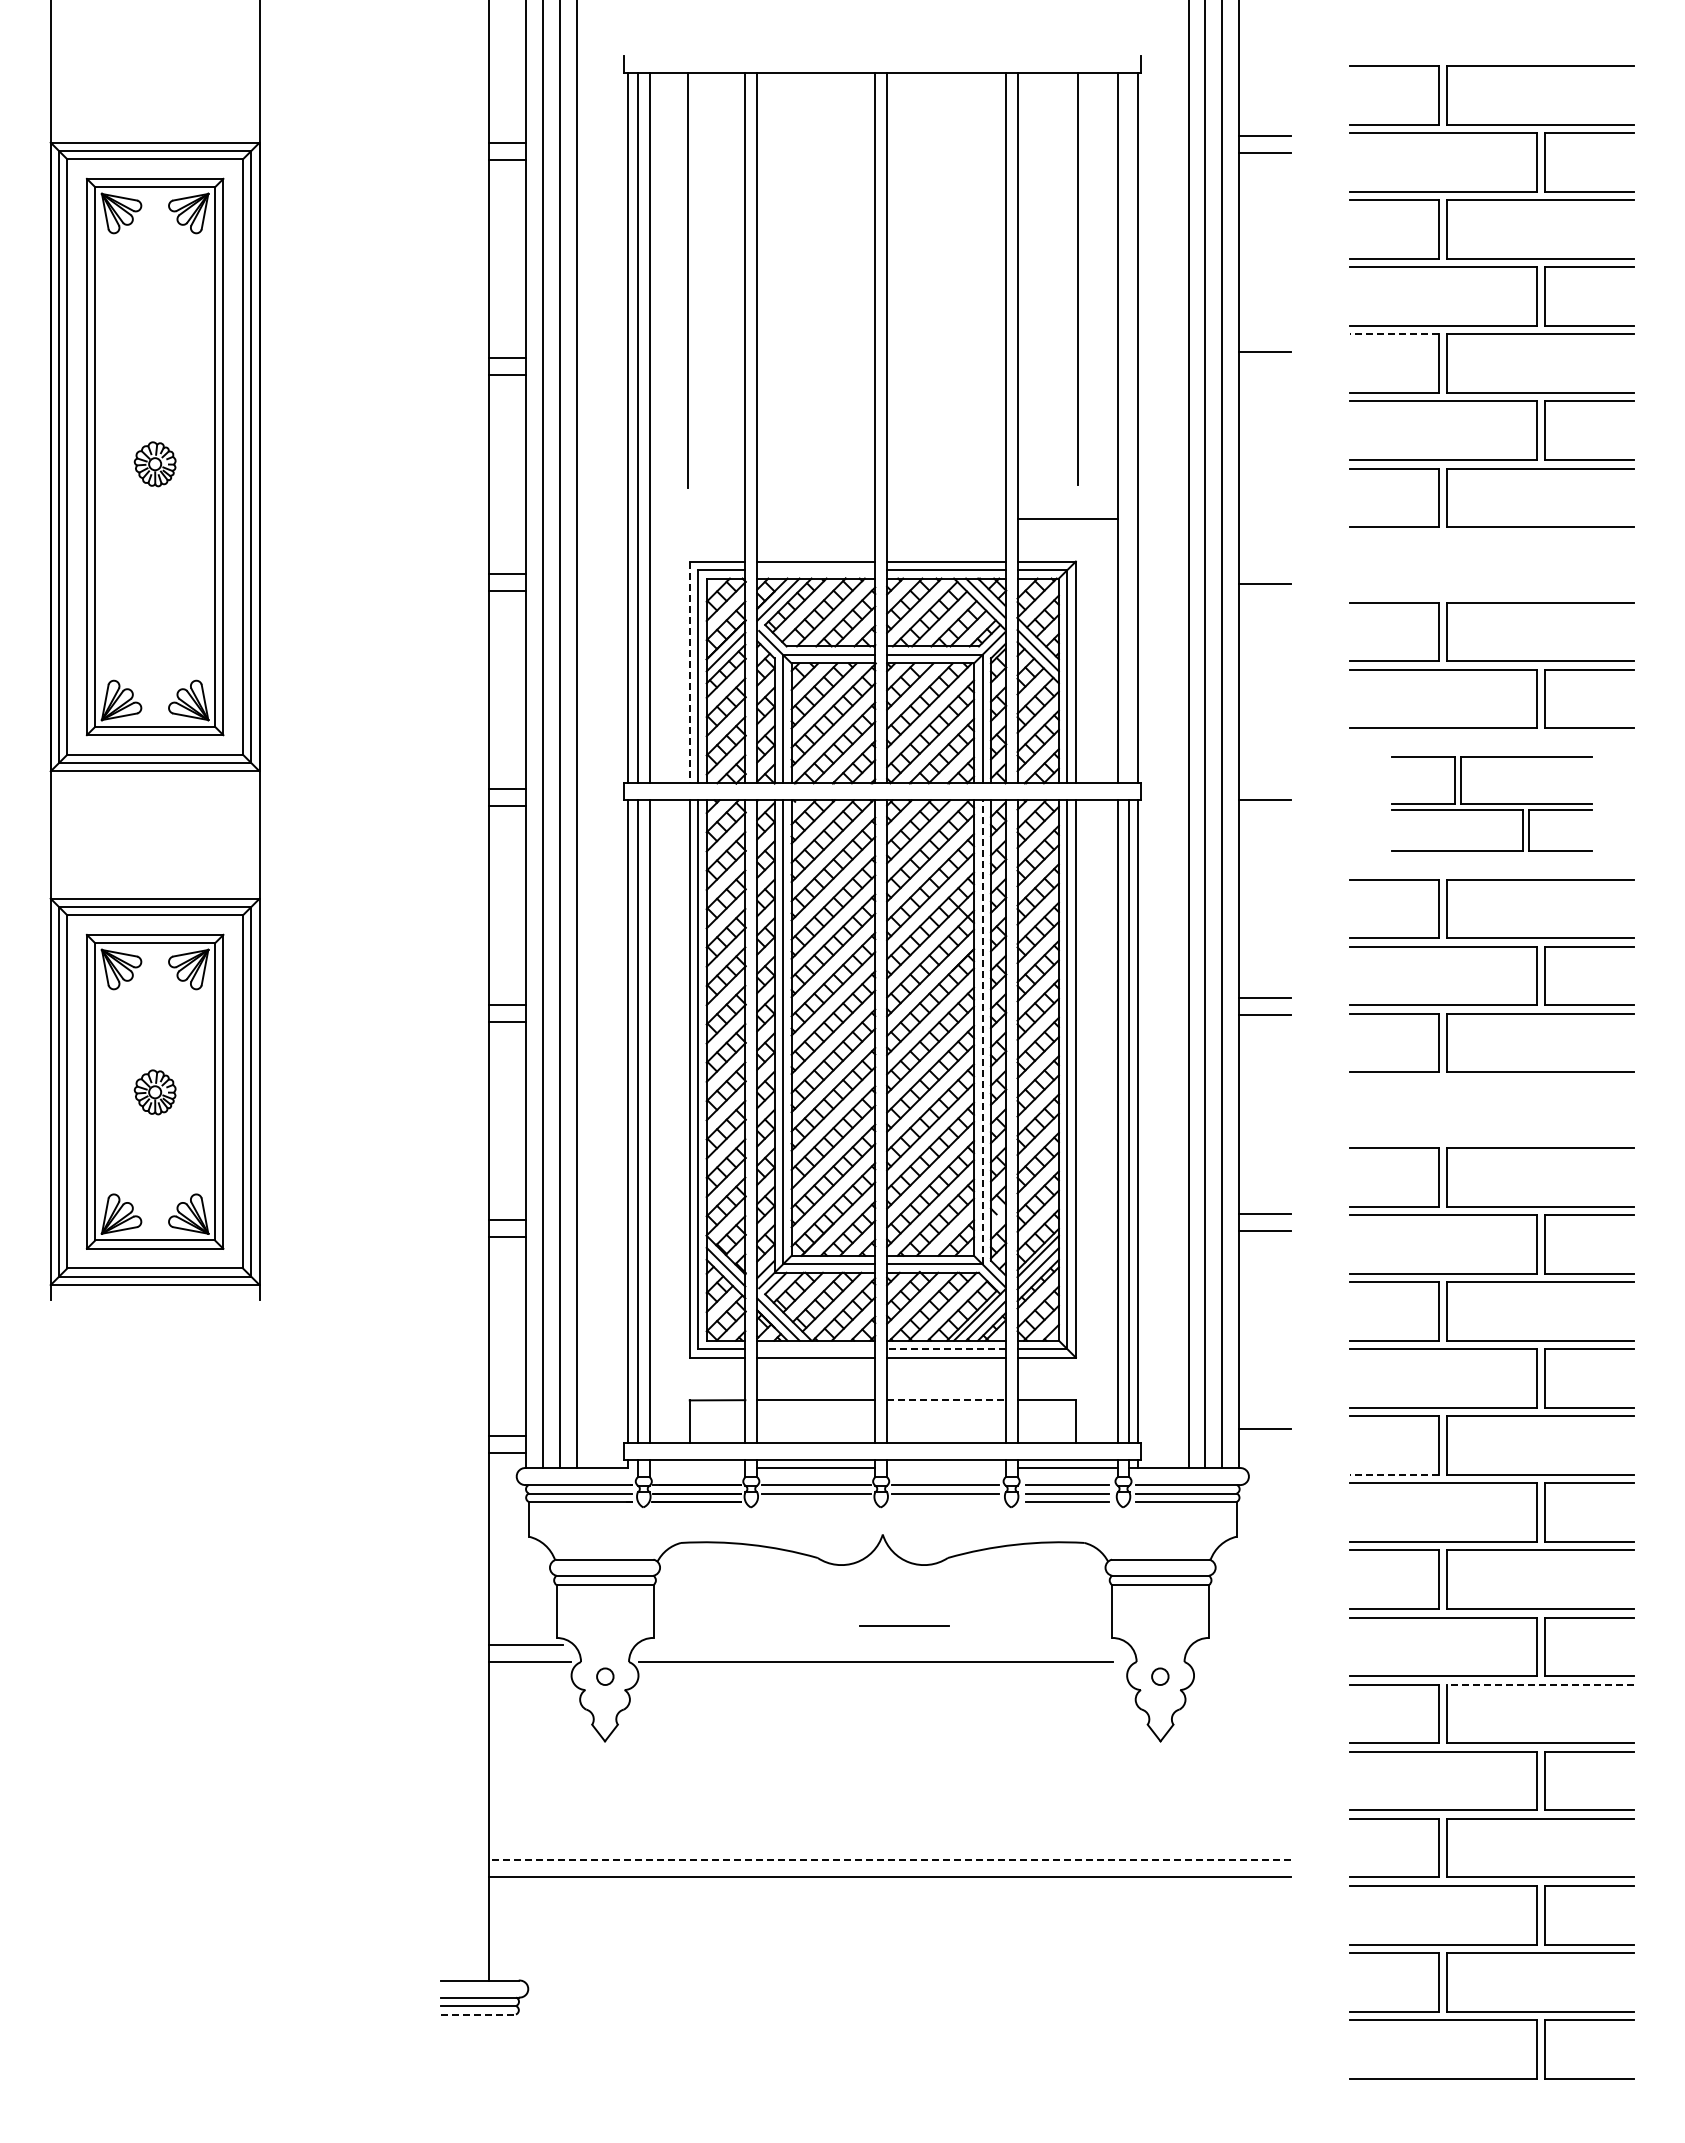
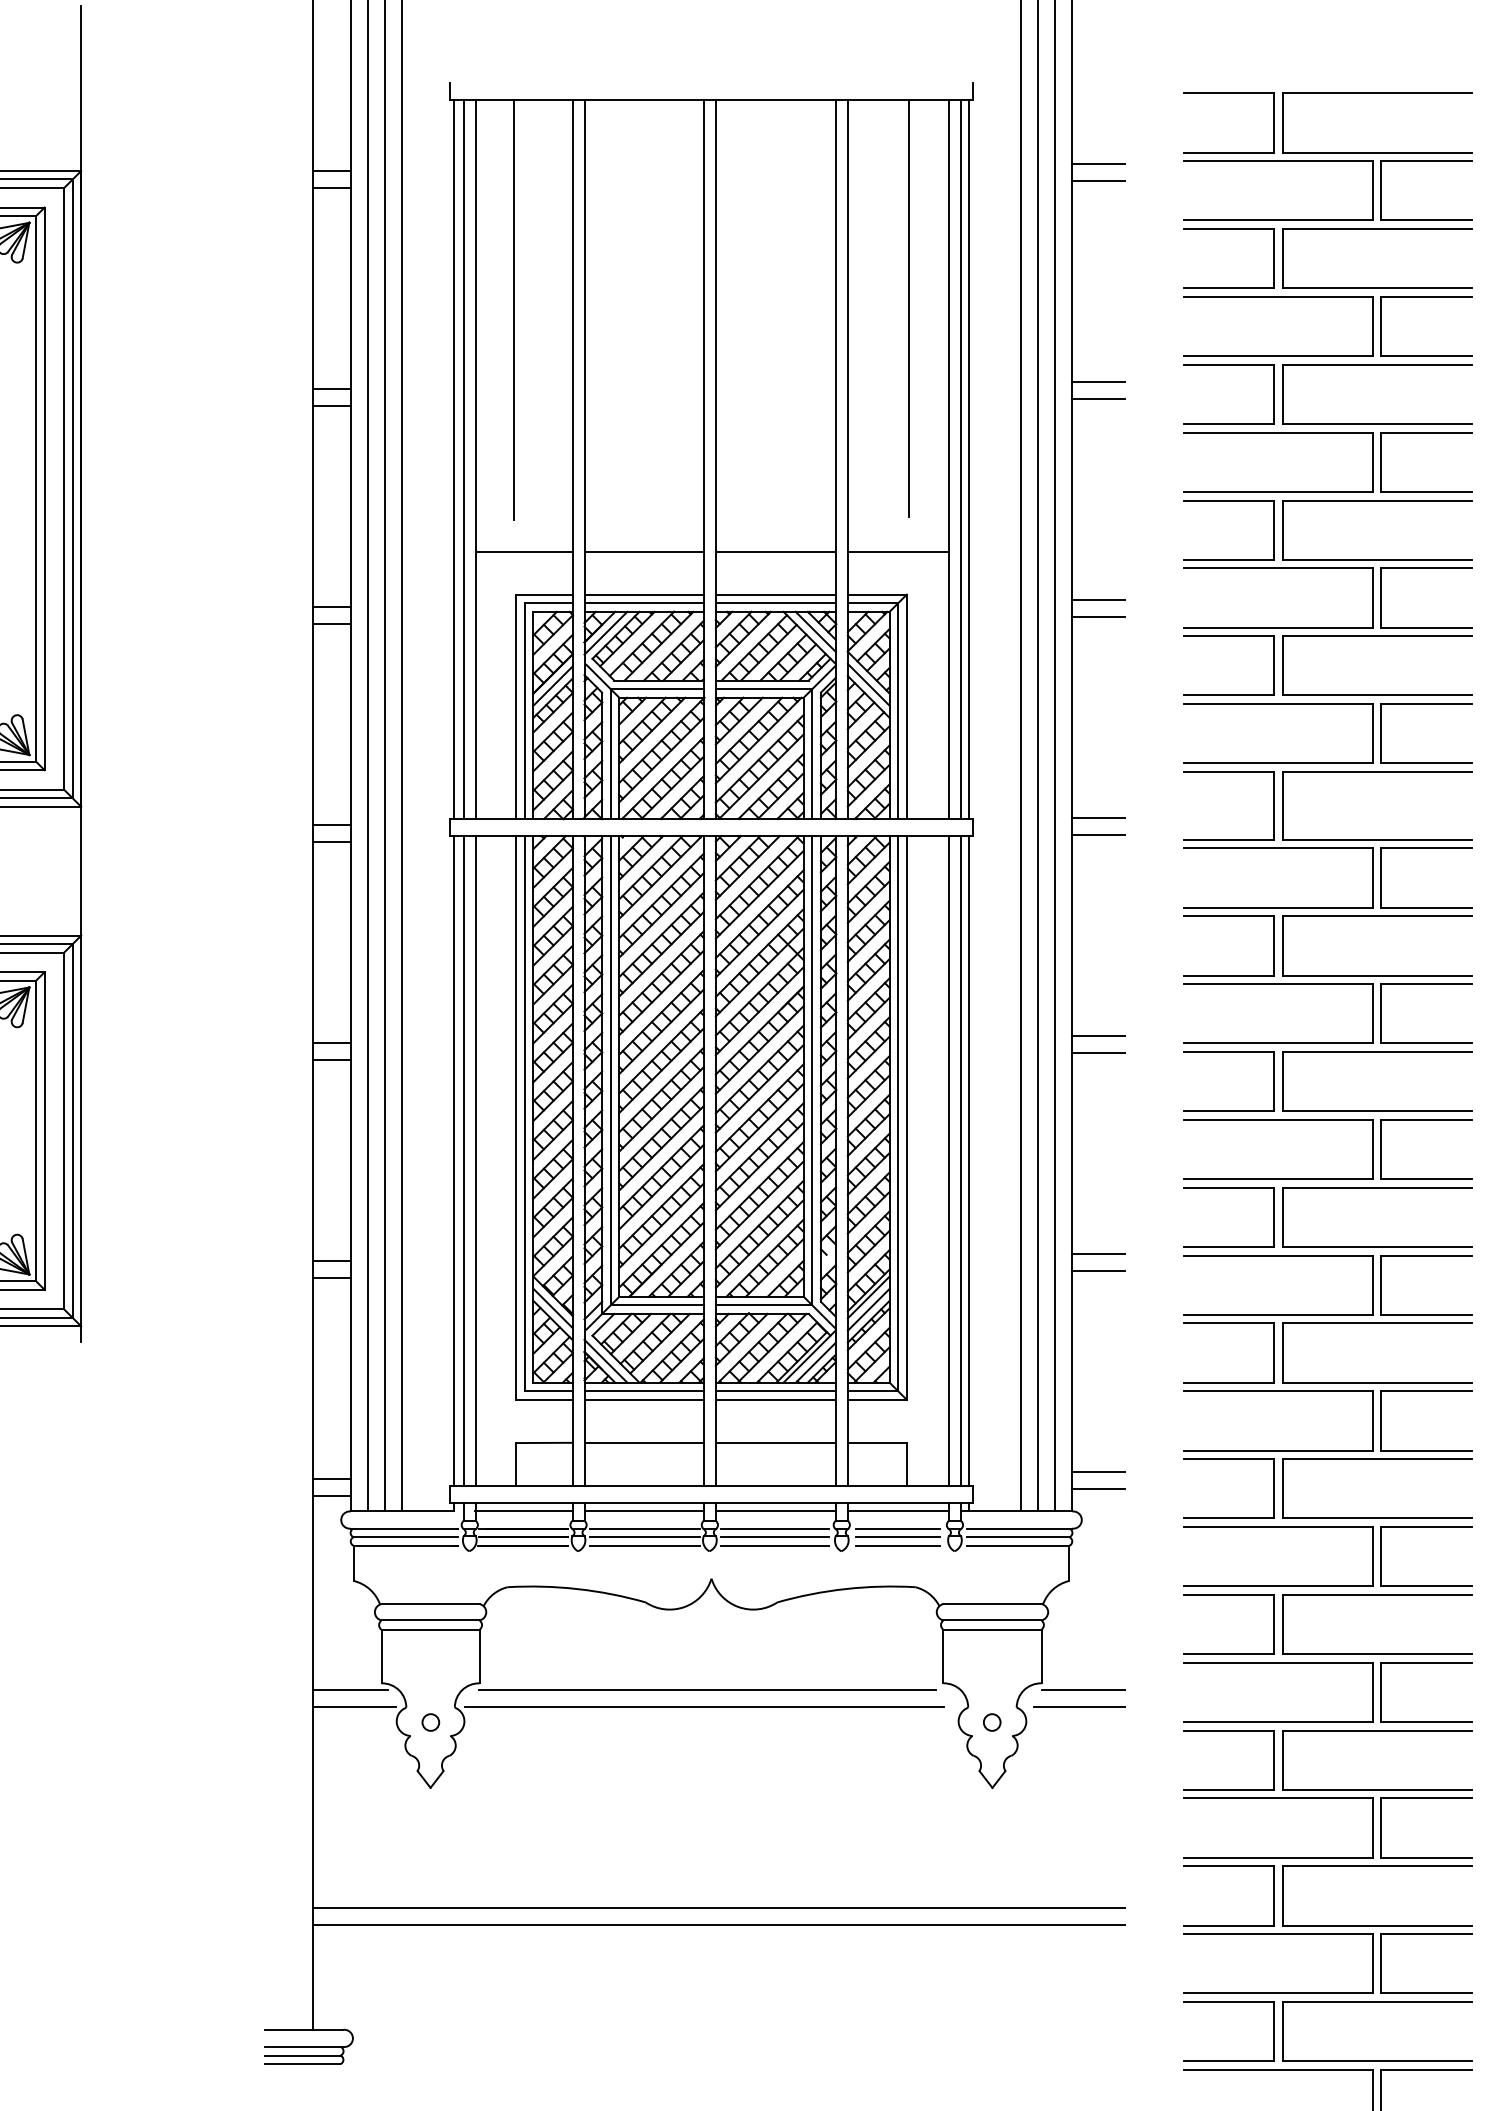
line: (1394, 334) -> (1229, 364), dashed -> solid
line: (1265, 368) -> (1098, 399), added
line: (1129, 427) -> (961, 459), added
line: (697, 519) -> (524, 552), added
line: (816, 519) -> (644, 552), added
line: (946, 519) -> (775, 552), added
part: (1491, 536) -> (1327, 569), added
line: (1265, 567) -> (1098, 600), added
line: (816, 570) -> (644, 603), added
line: (689, 672) -> (516, 706), dashed -> solid
line: (1265, 782) -> (1098, 818), added
part: (1491, 803) -> (1327, 839), size x1.43
line: (982, 1032) -> (812, 1070), dashed -> solid
part: (1491, 1081) -> (1327, 1120), added
line: (816, 1349) -> (644, 1391), added
line: (945, 1349) -> (774, 1391), dashed -> solid
line: (946, 1400) -> (775, 1443), dashed -> solid
line: (1265, 1446) -> (1098, 1489), added
line: (697, 1468) -> (524, 1511), added
line: (946, 1468) -> (775, 1511), added
line: (1394, 1474) -> (1229, 1517), dashed -> solid
line: (816, 1502) -> (644, 1546), added
line: (945, 1502) -> (774, 1546), added
line: (904, 1625) -> (1079, 1707), moved
line: (878, 1644) -> (707, 1689), added
line: (1250, 1644) -> (1083, 1689), added
line: (1540, 1684) -> (1376, 1730), dashed -> solid
line: (889, 1860) -> (718, 1908), dashed -> solid
line: (479, 2014) -> (303, 2064), dashed -> solid

